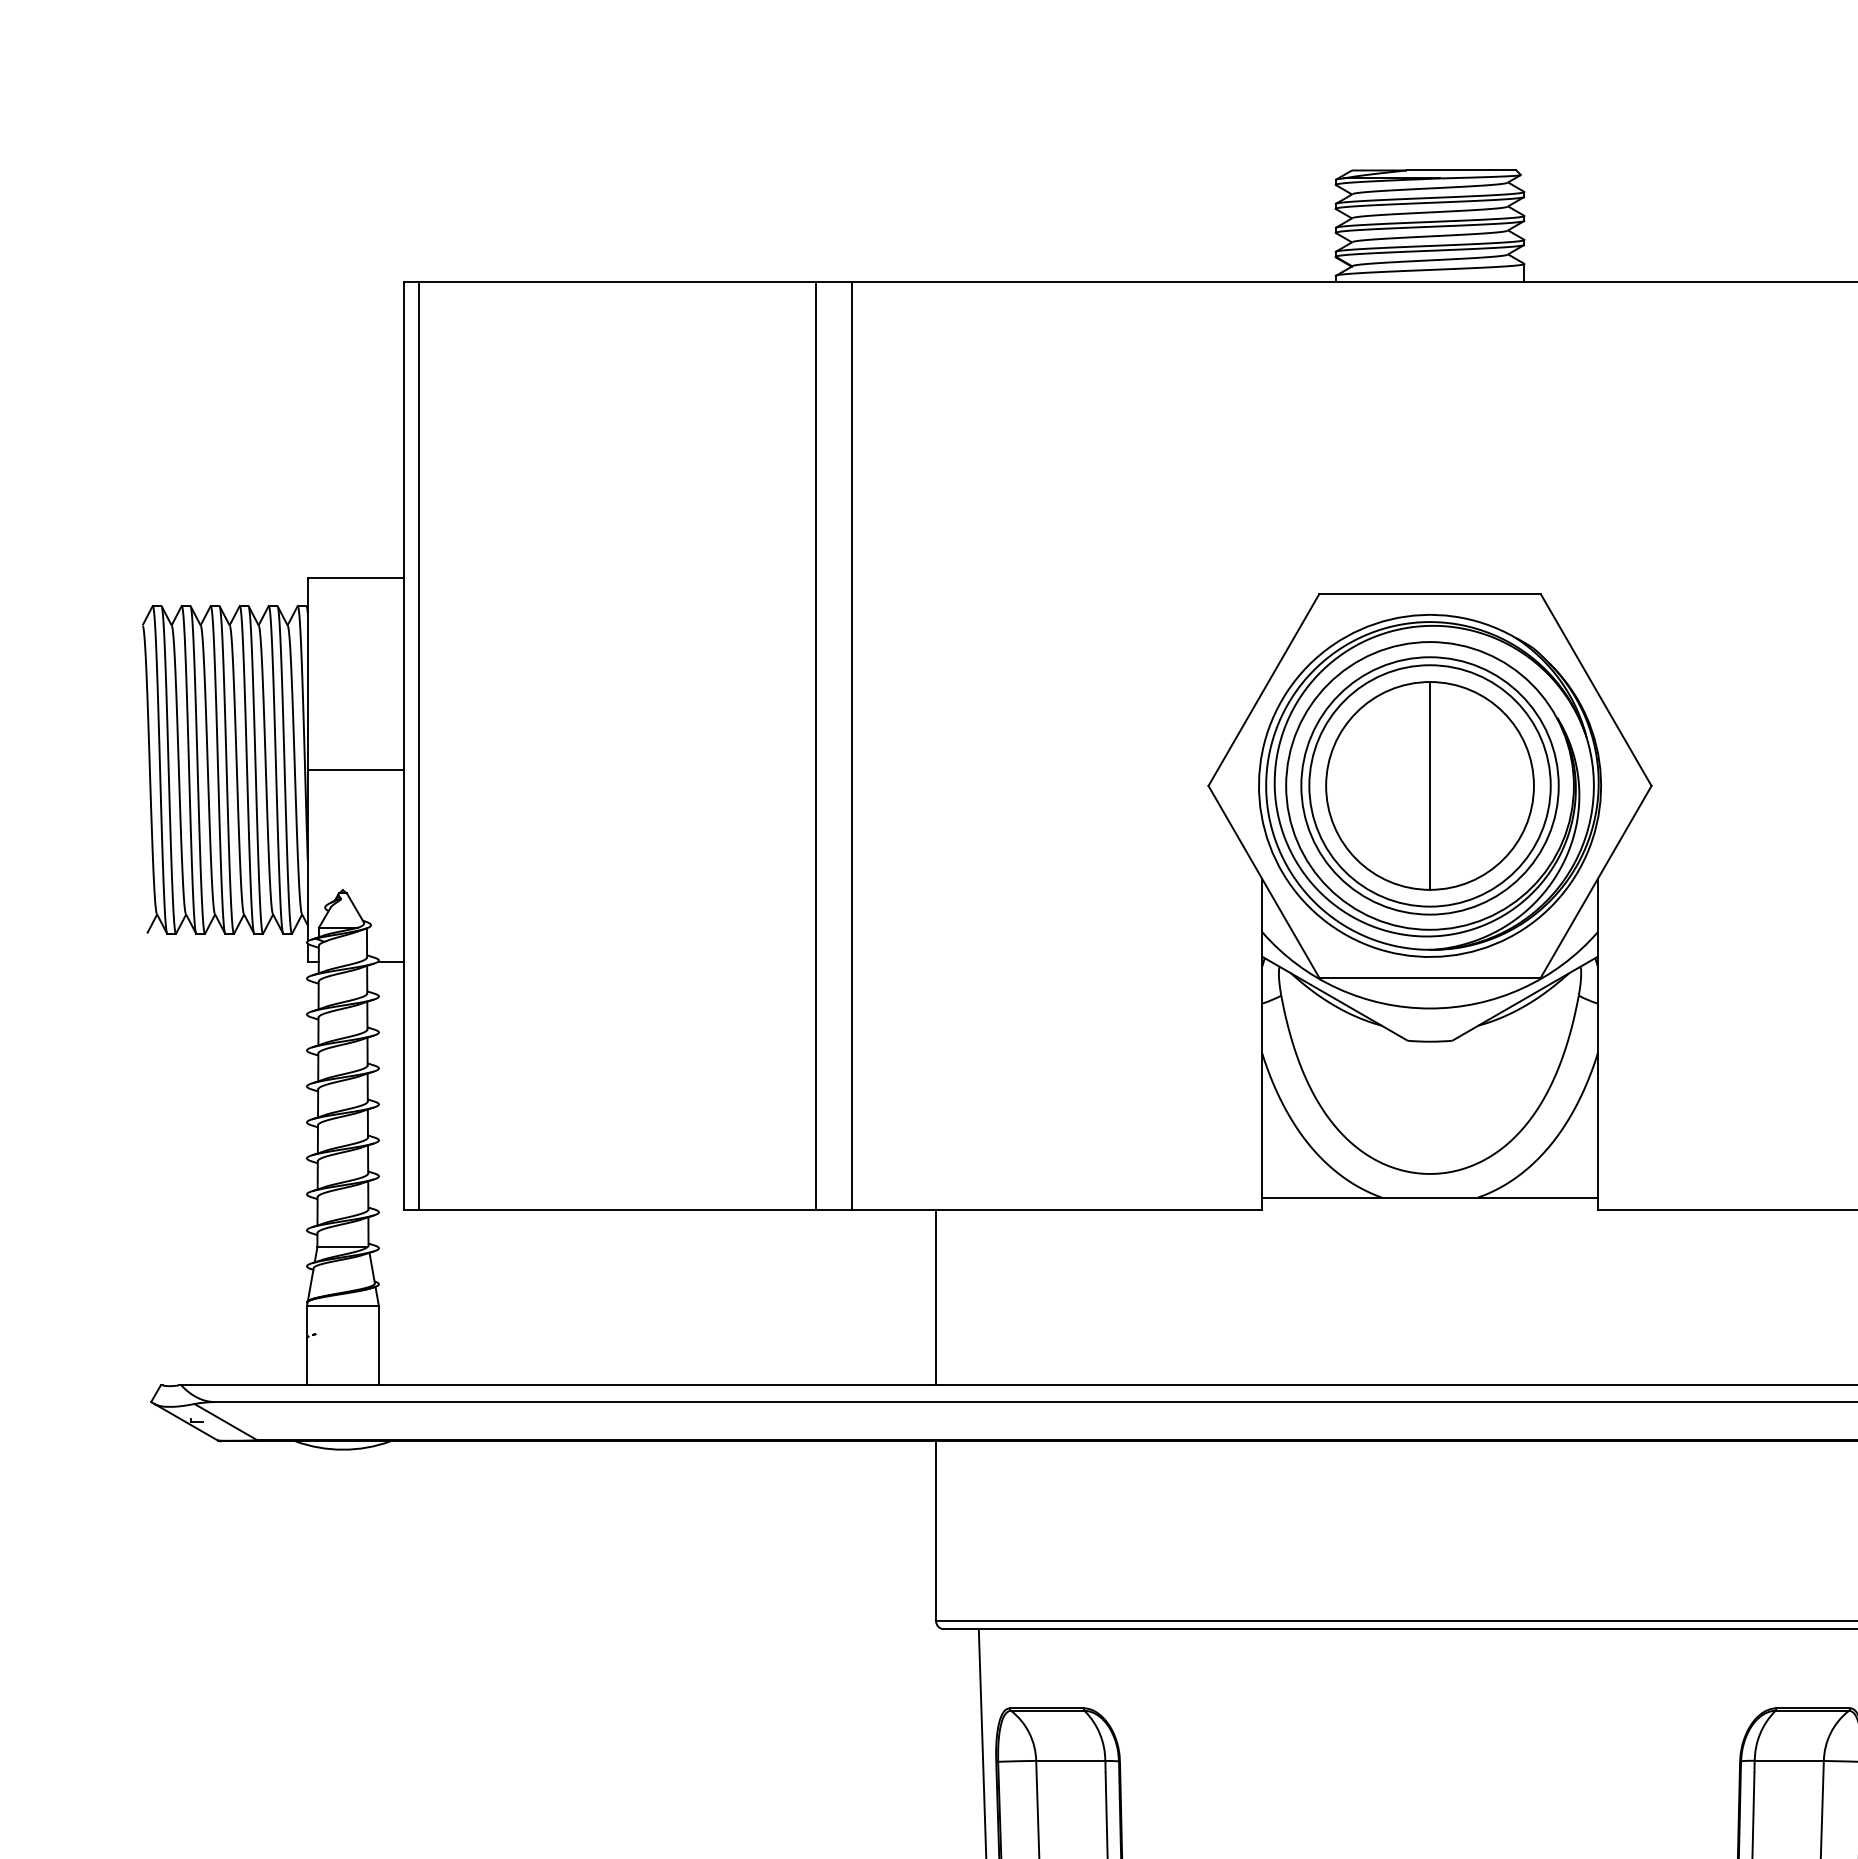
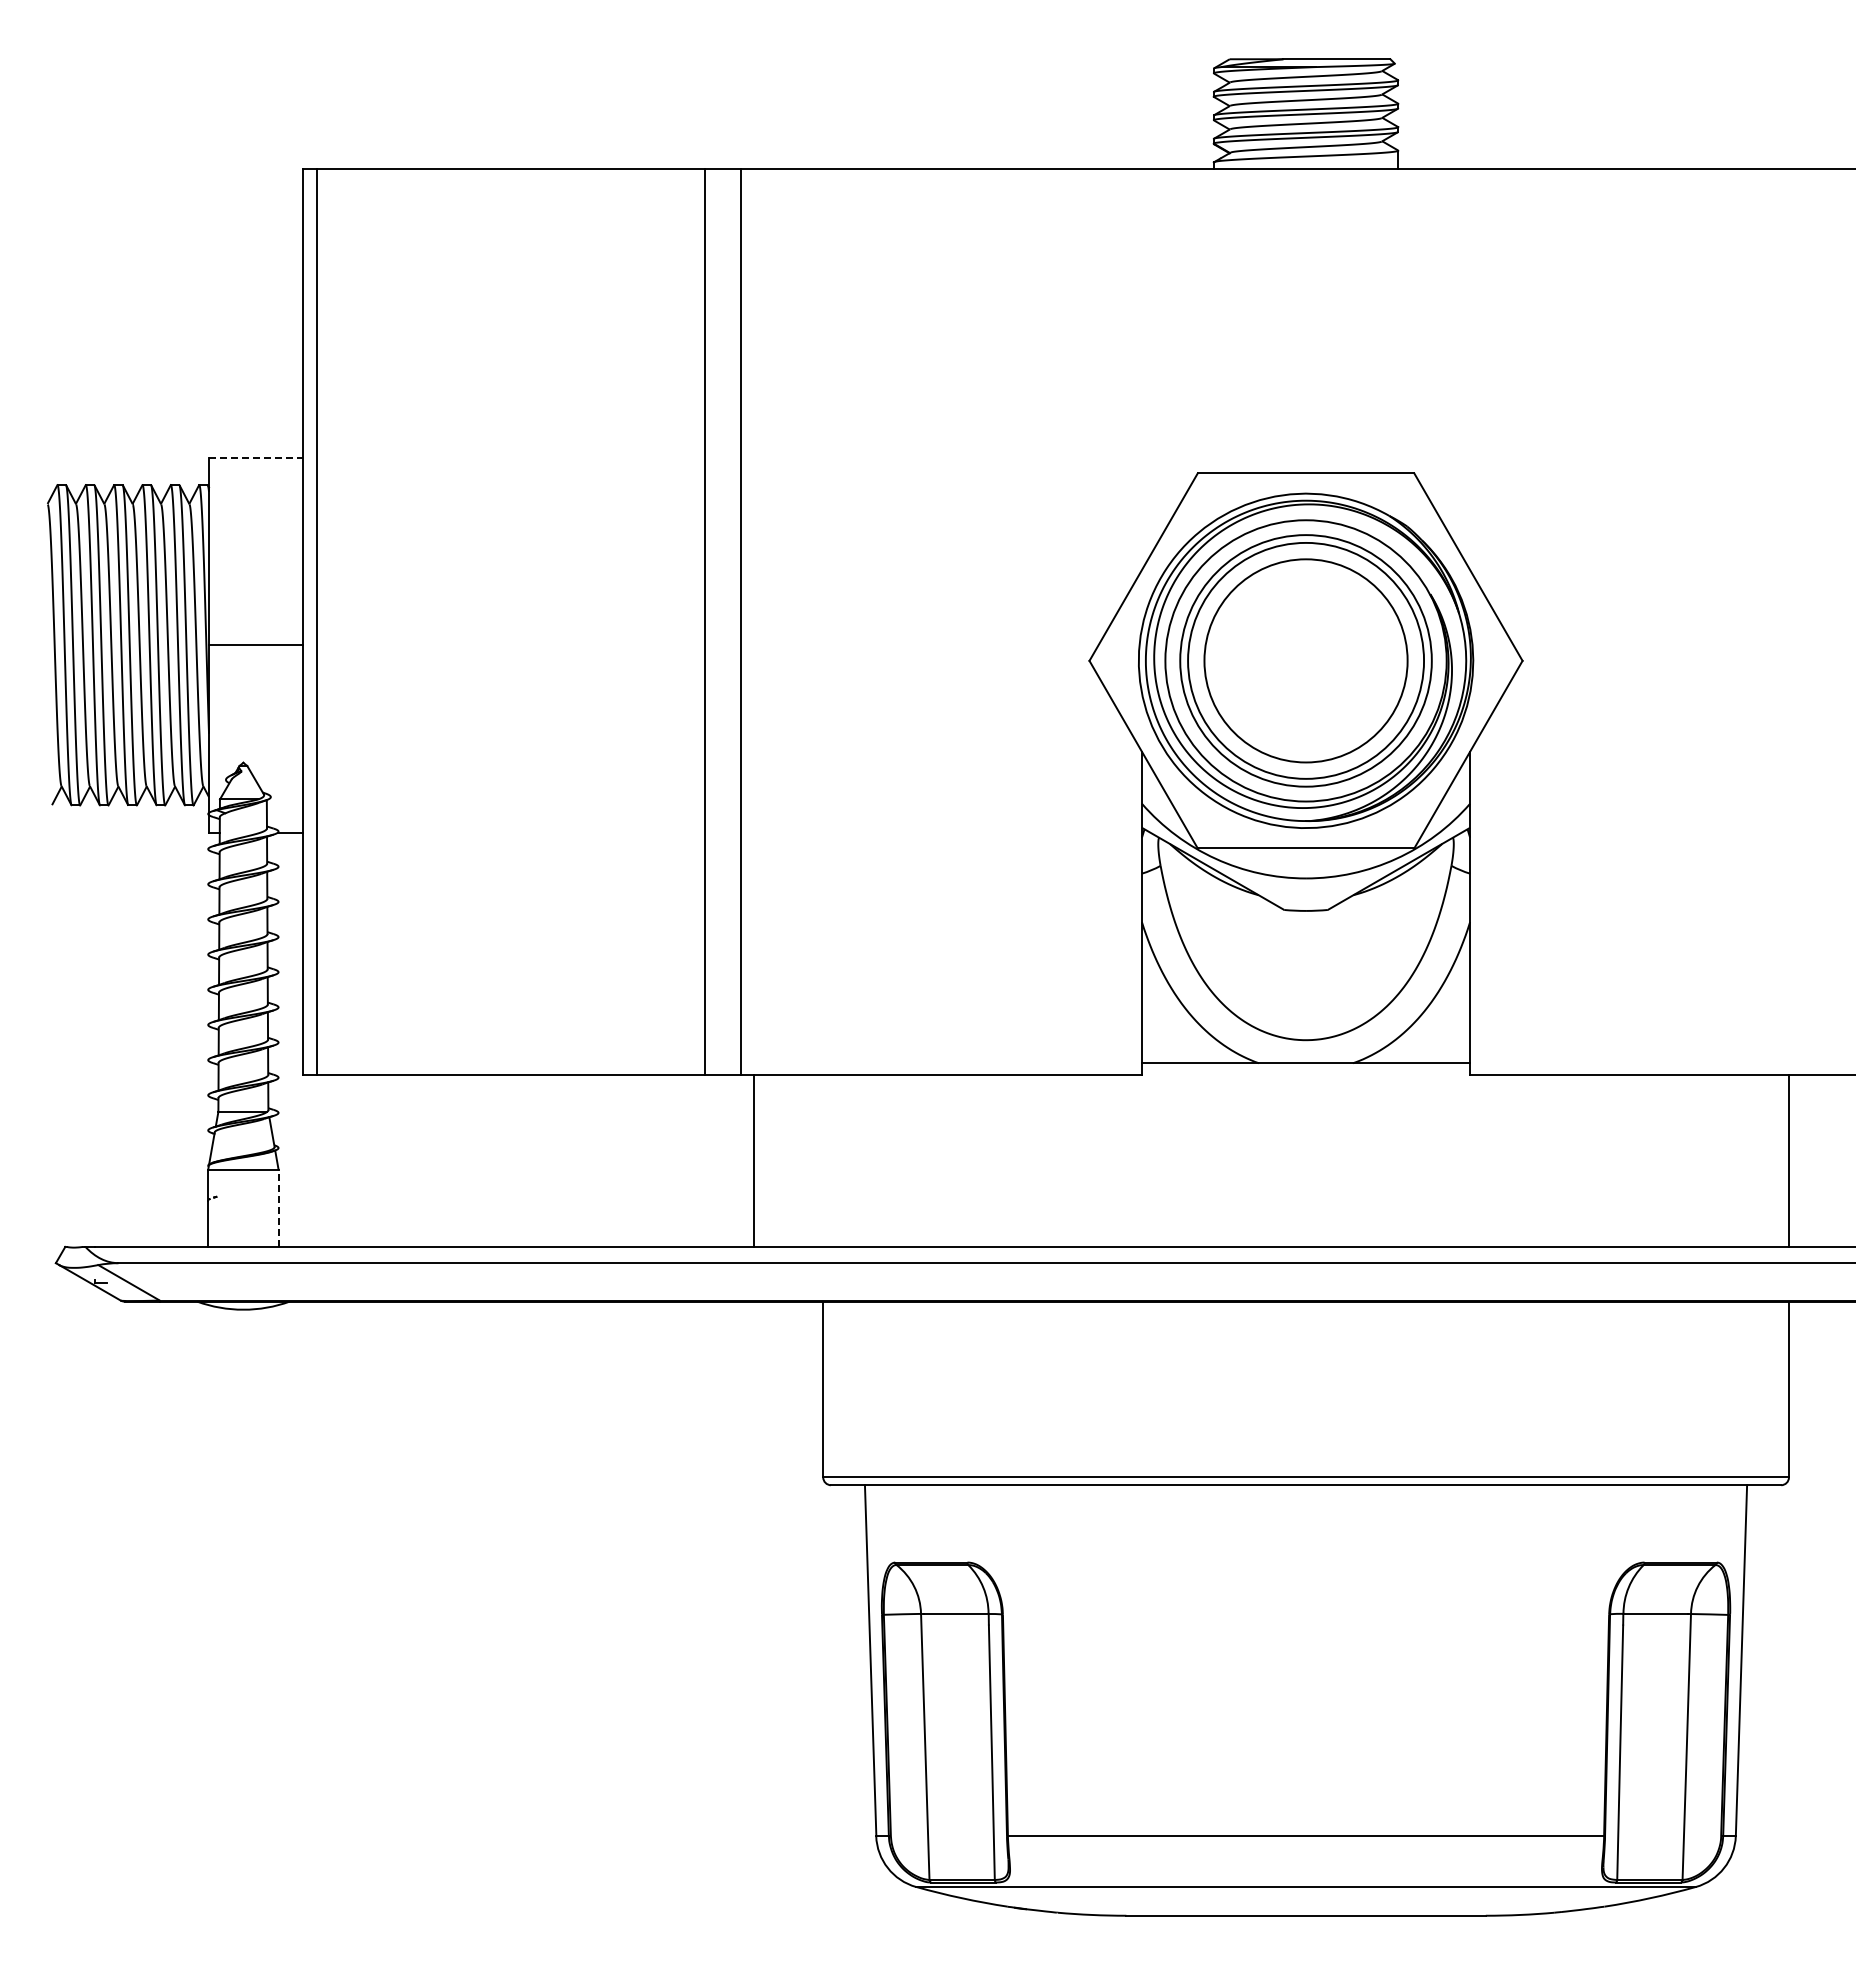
line: (355, 577) -> (255, 457), solid -> dashed
line: (1430, 785) -> (1306, 660), removed
line: (936, 1297) -> (754, 1160), moved
line: (378, 1346) -> (278, 1208), solid -> dashed

